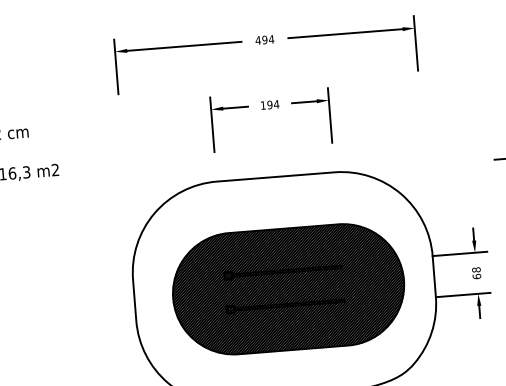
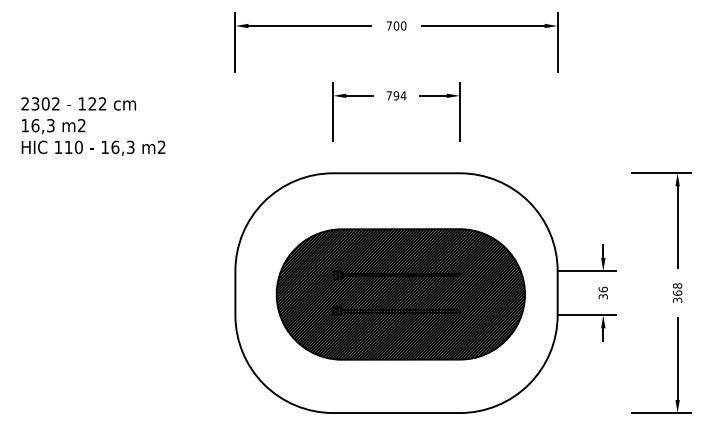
text: (264, 39) -> (396, 25), 494 -> 700
text: (262, 105) -> (388, 95), 194 -> 794
text: (475, 272) -> (602, 292), 68 -> 36

